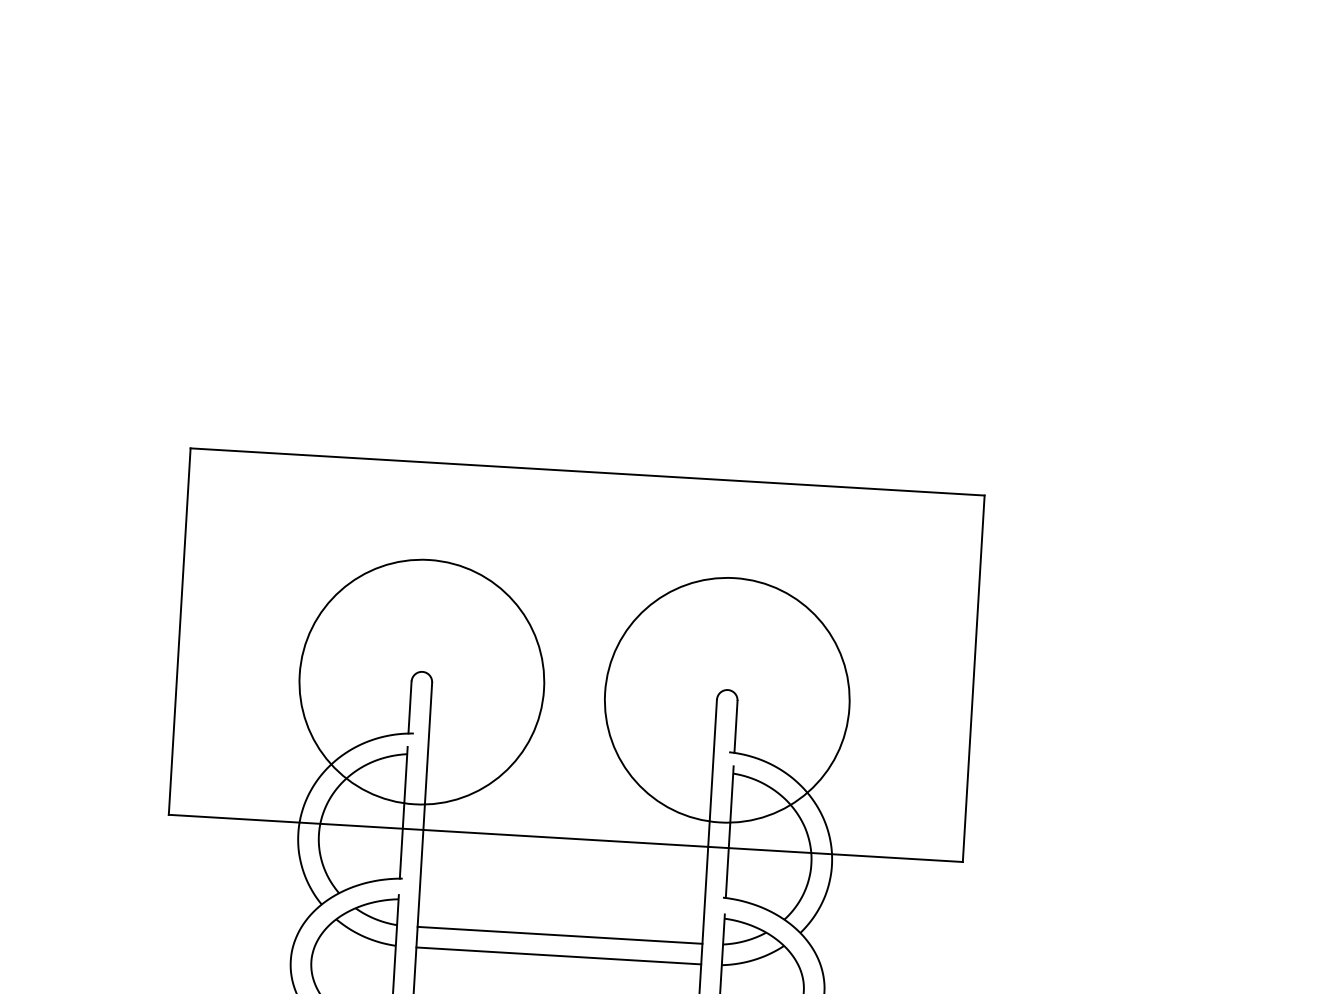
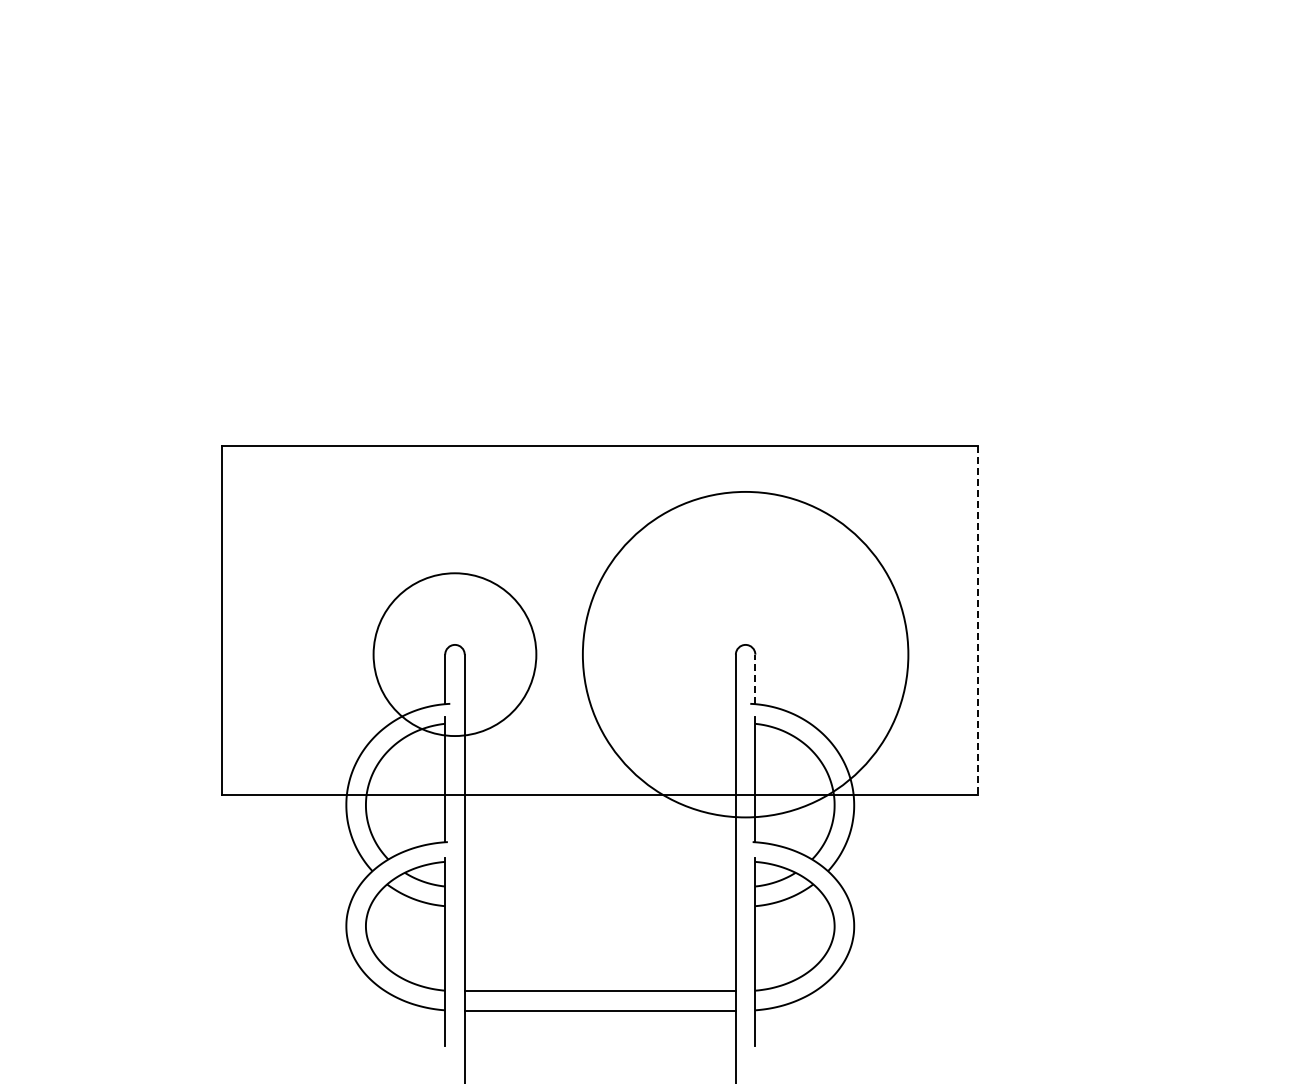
line: (974, 678) -> (978, 620), solid -> dashed
circle: (421, 681) -> (454, 654), size x0.7
circle: (727, 700) -> (745, 654), size x1.4
line: (736, 727) -> (755, 679), solid -> dashed
line: (559, 935) -> (599, 887), removed
line: (558, 955) -> (599, 906), removed

